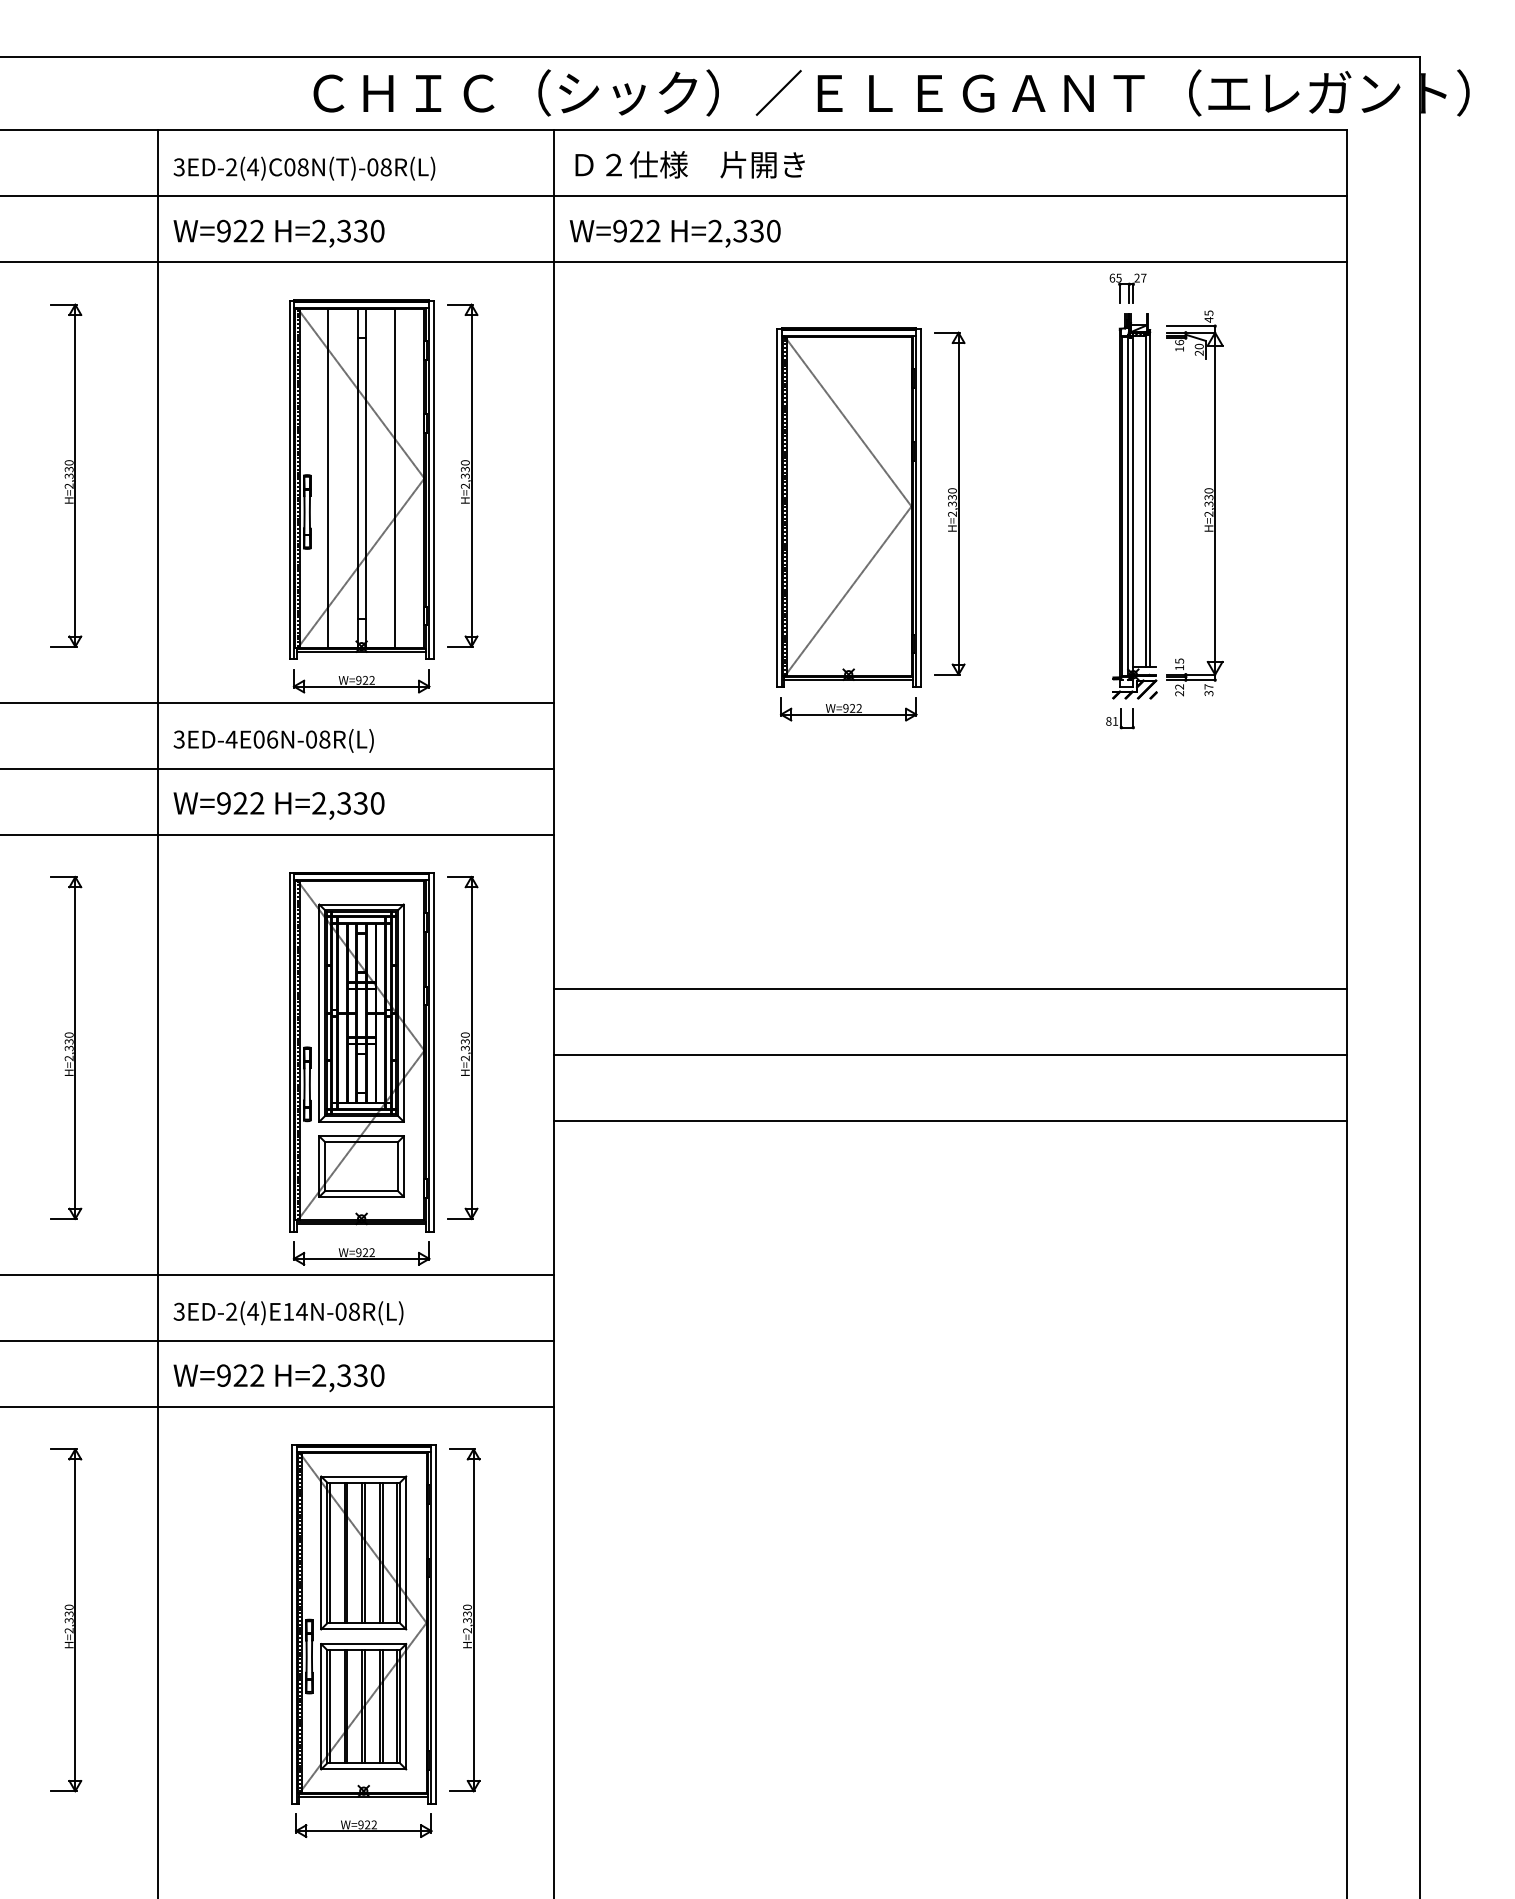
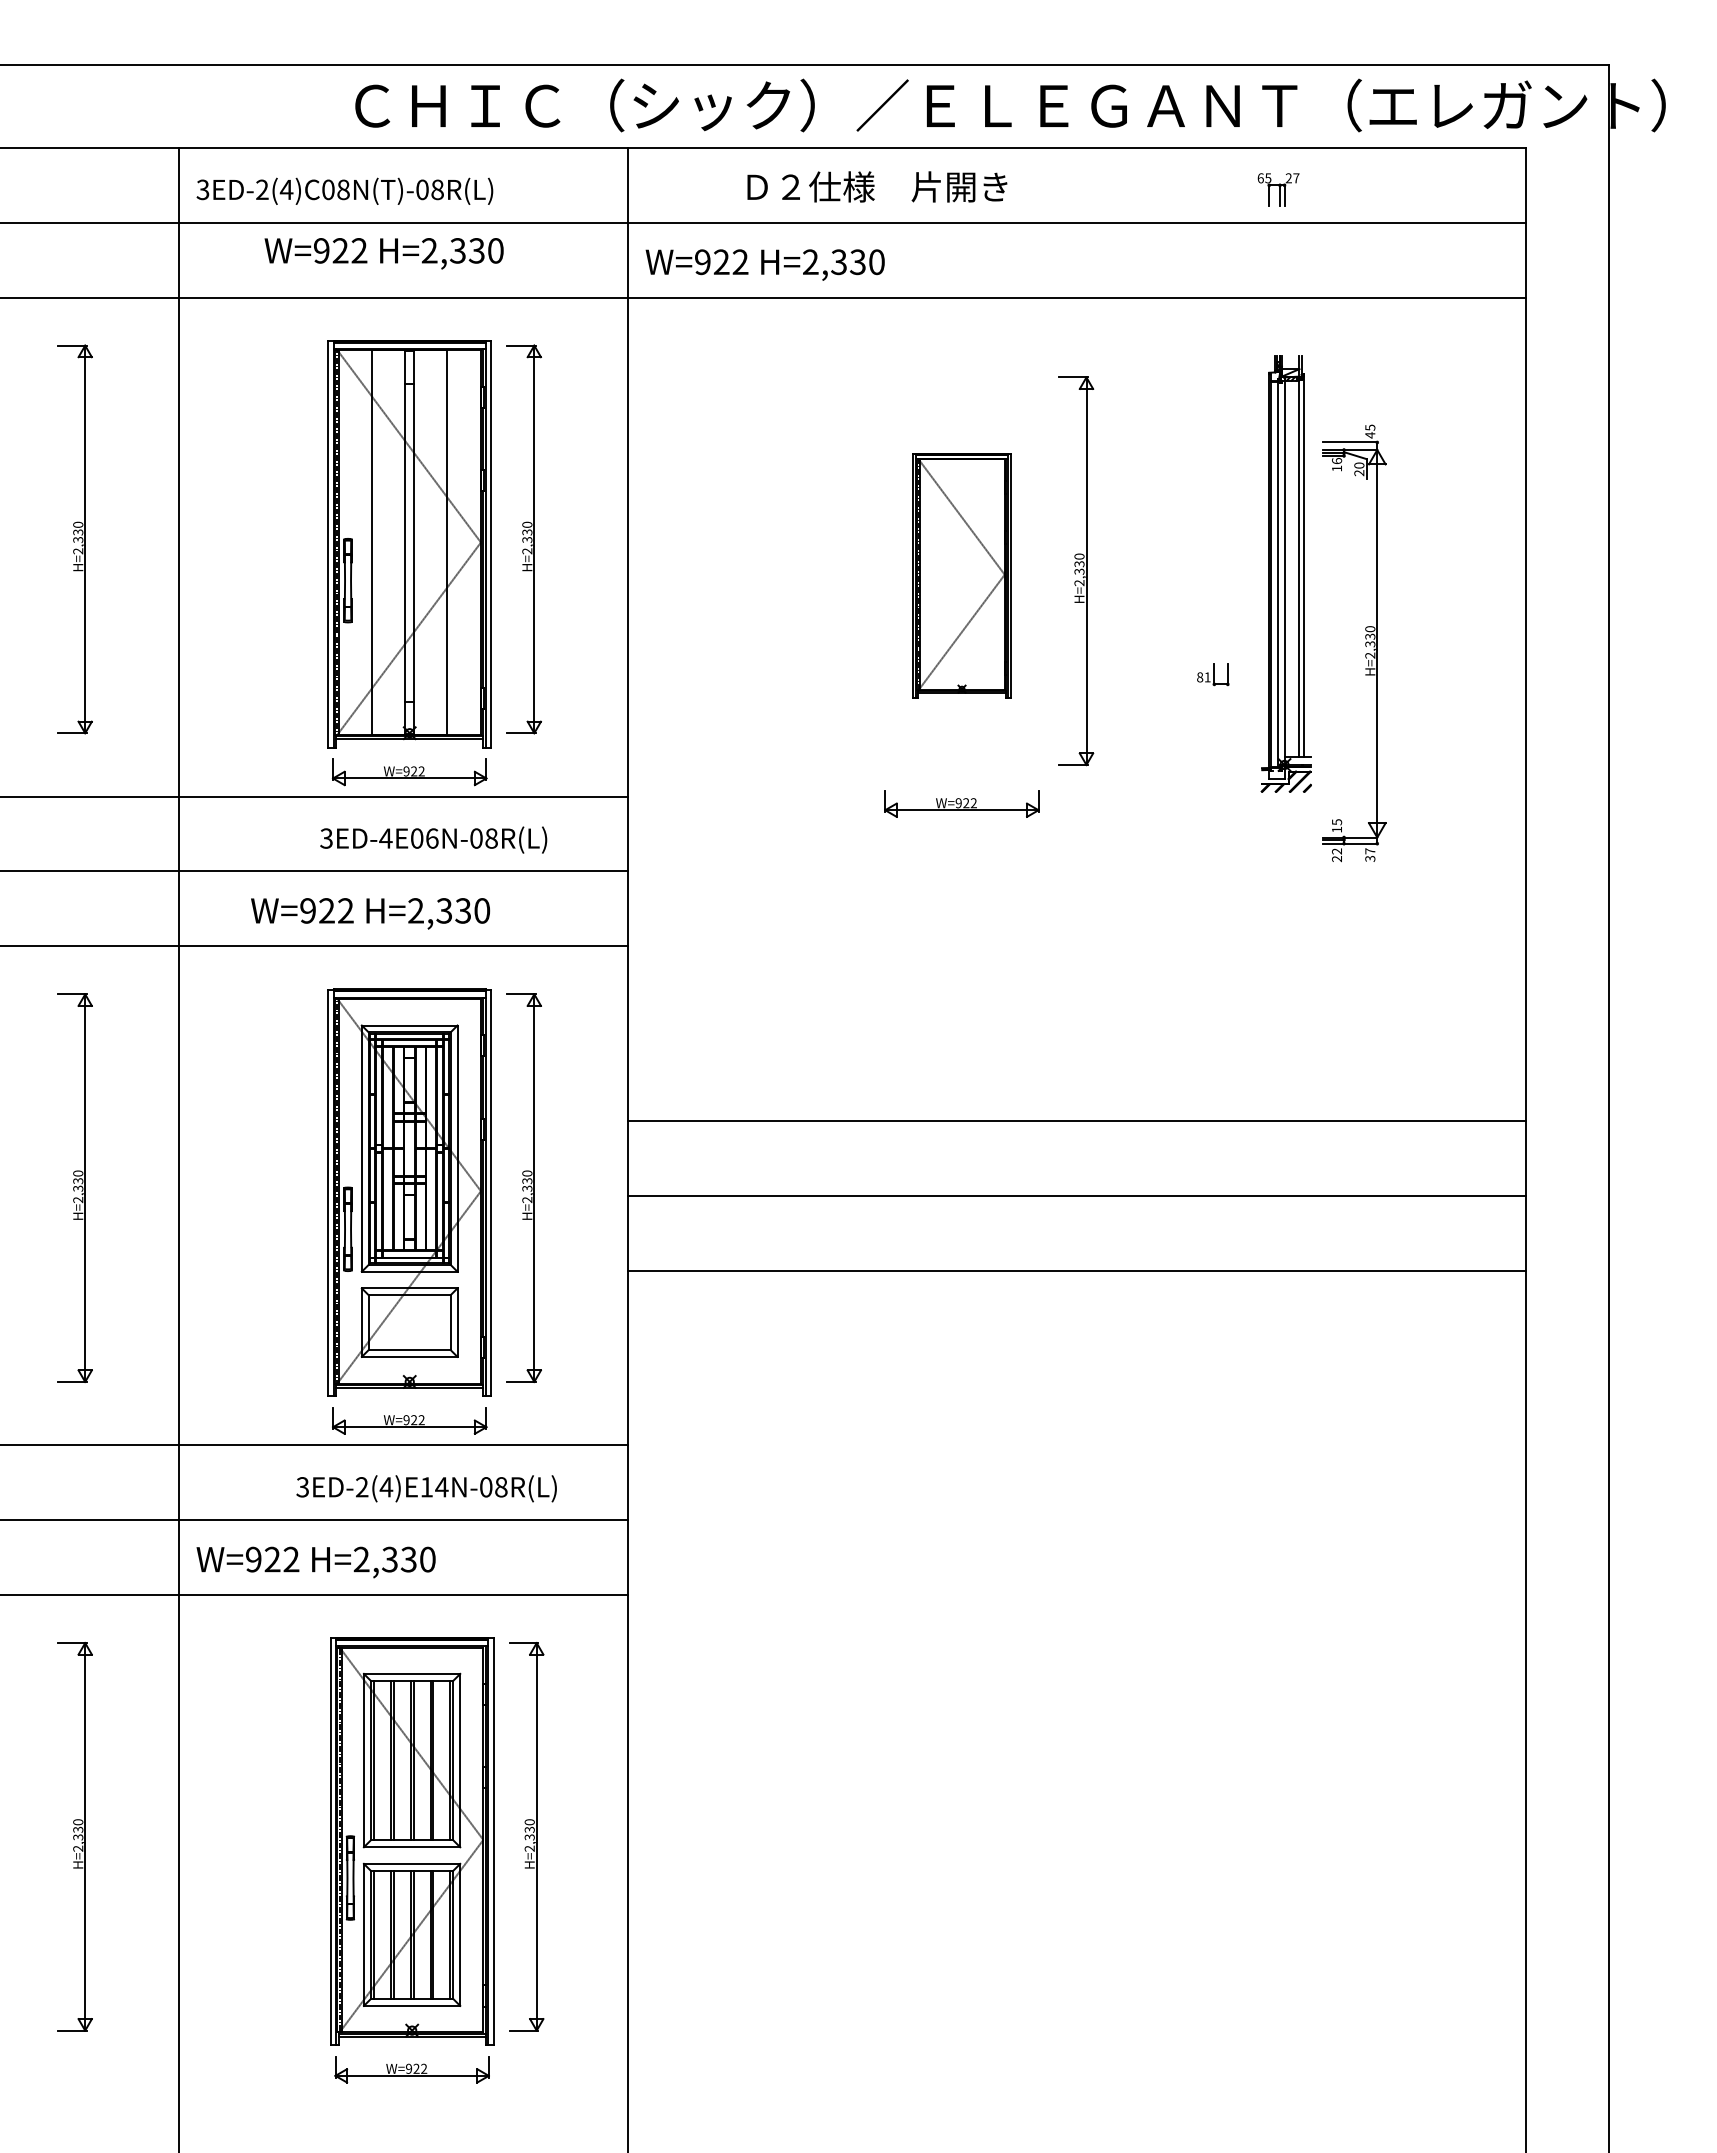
text: (689, 164) -> (876, 186), moved
text: (278, 233) -> (383, 253), moved
part: (1127, 288) -> (1277, 190), moved
part: (1204, 503) -> (1365, 643), moved
part: (848, 507) -> (961, 575), size x0.6
part: (1120, 718) -> (1213, 674), moved
text: (273, 740) -> (433, 839), moved
text: (278, 805) -> (369, 913), moved
text: (288, 1313) -> (426, 1489), moved

